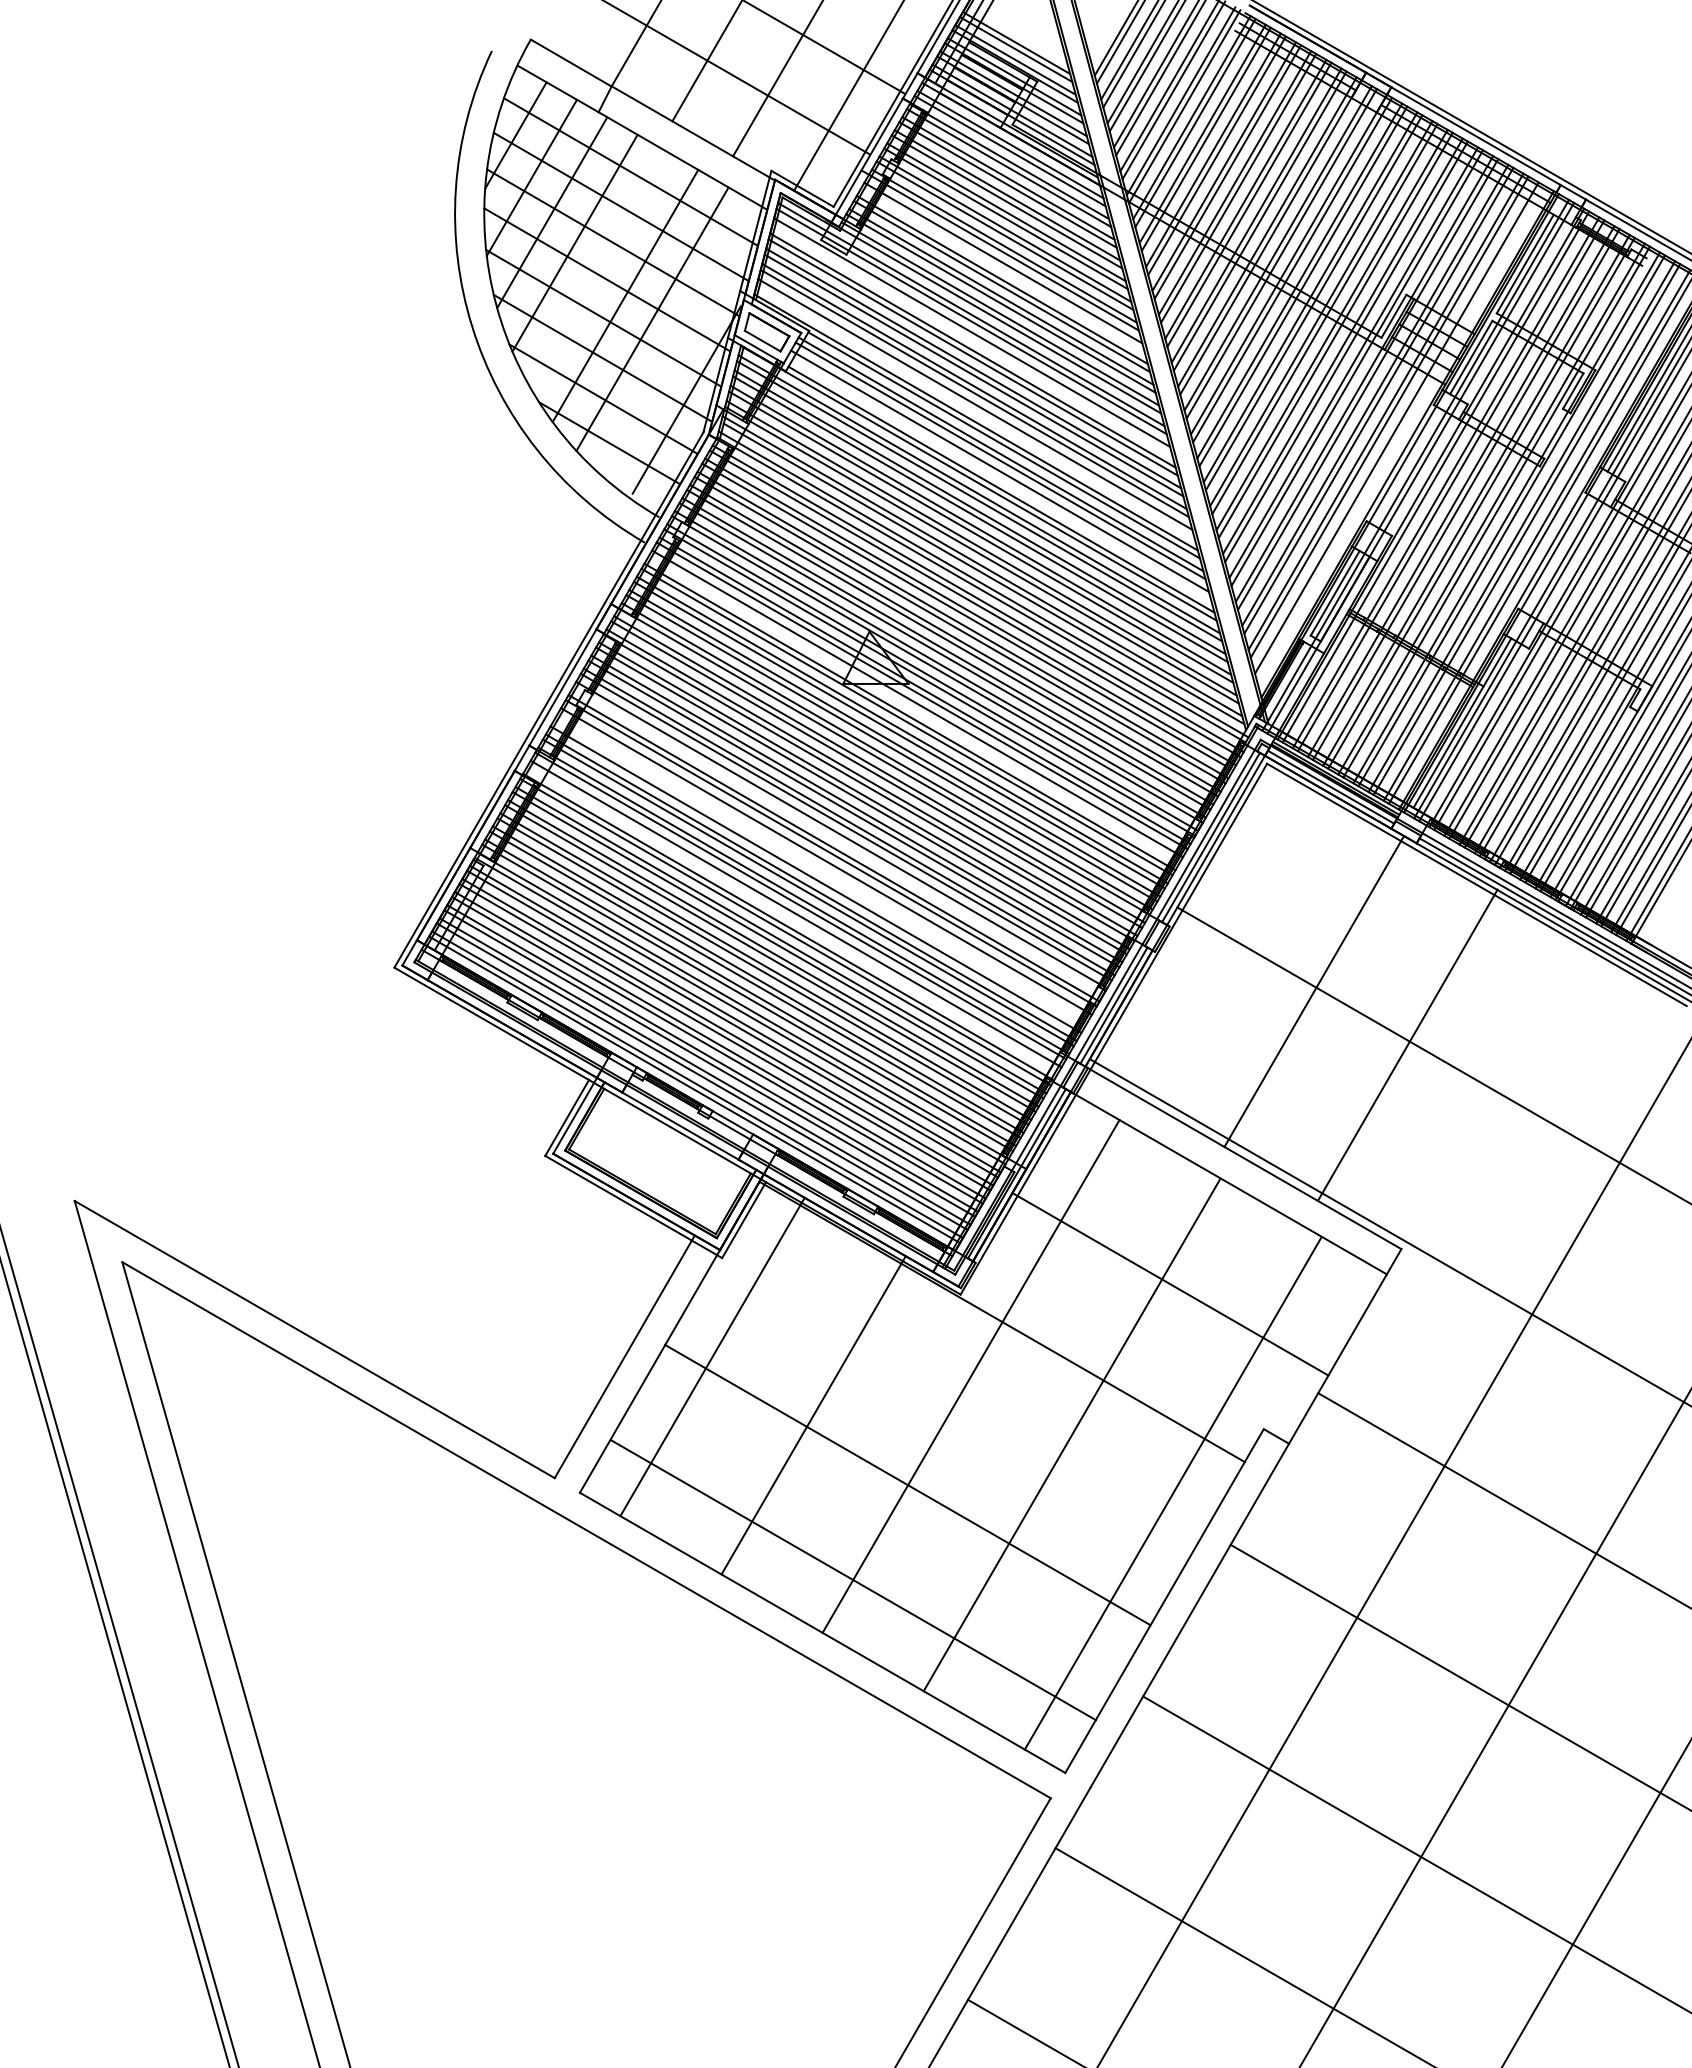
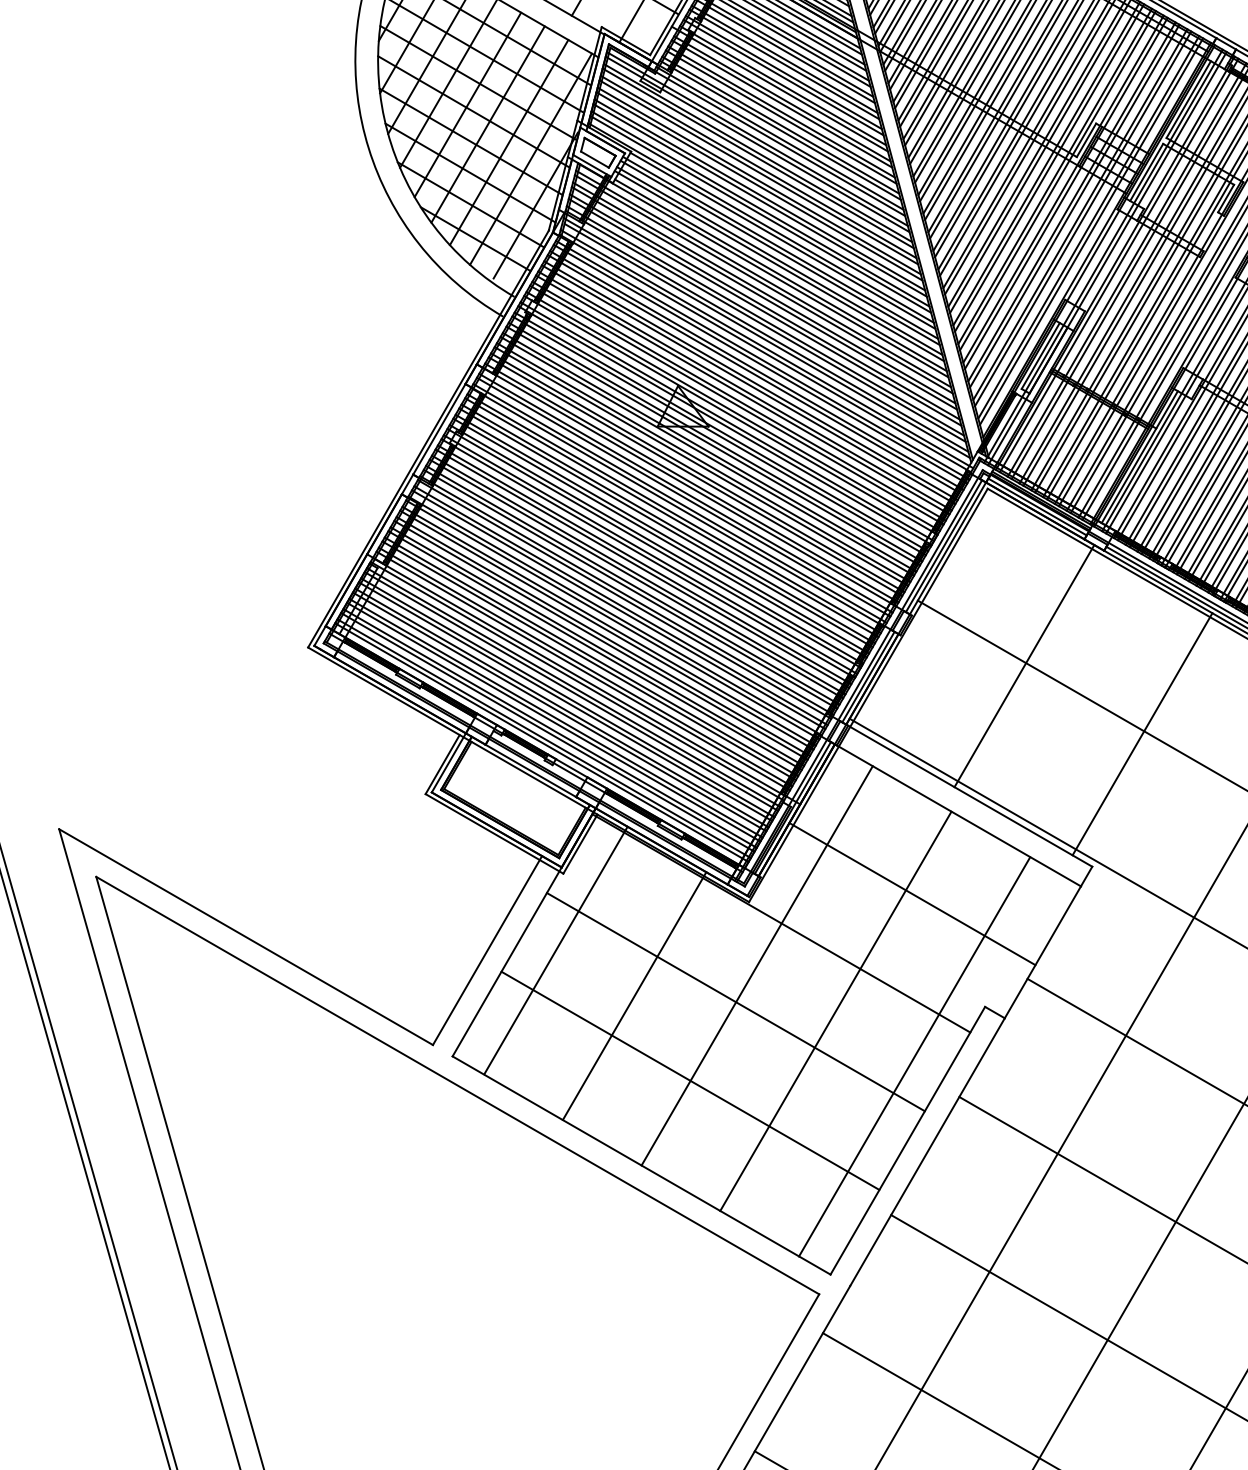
line: (1002, 269) -> (781, 103), added
line: (599, 270) -> (467, 104), added
line: (972, 339) -> (758, 158), added
line: (680, 340) -> (530, 159), added
line: (975, 411) -> (760, 214), added
line: (1400, 433) -> (1091, 231), added
line: (999, 477) -> (779, 265), added
line: (914, 708) -> (713, 445), added
line: (838, 840) -> (653, 548), added
line: (823, 866) -> (642, 568), added
line: (818, 874) -> (638, 574), added
line: (792, 918) -> (618, 609), added
line: (1407, 1044) -> (1142, 733), moved
line: (907, 1484) -> (735, 1001), moved
line: (853, 1580) -> (690, 1081), moved

